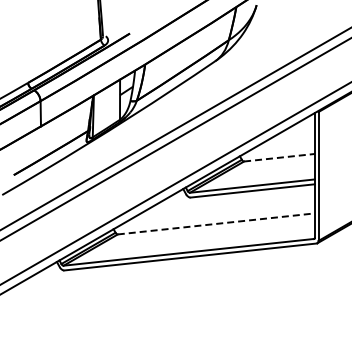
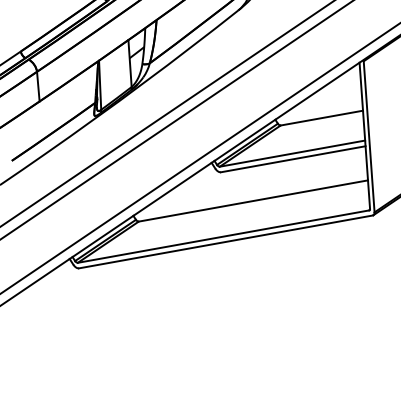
line: (279, 157) -> (321, 117), dashed -> solid
line: (216, 223) -> (253, 200), dashed -> solid

